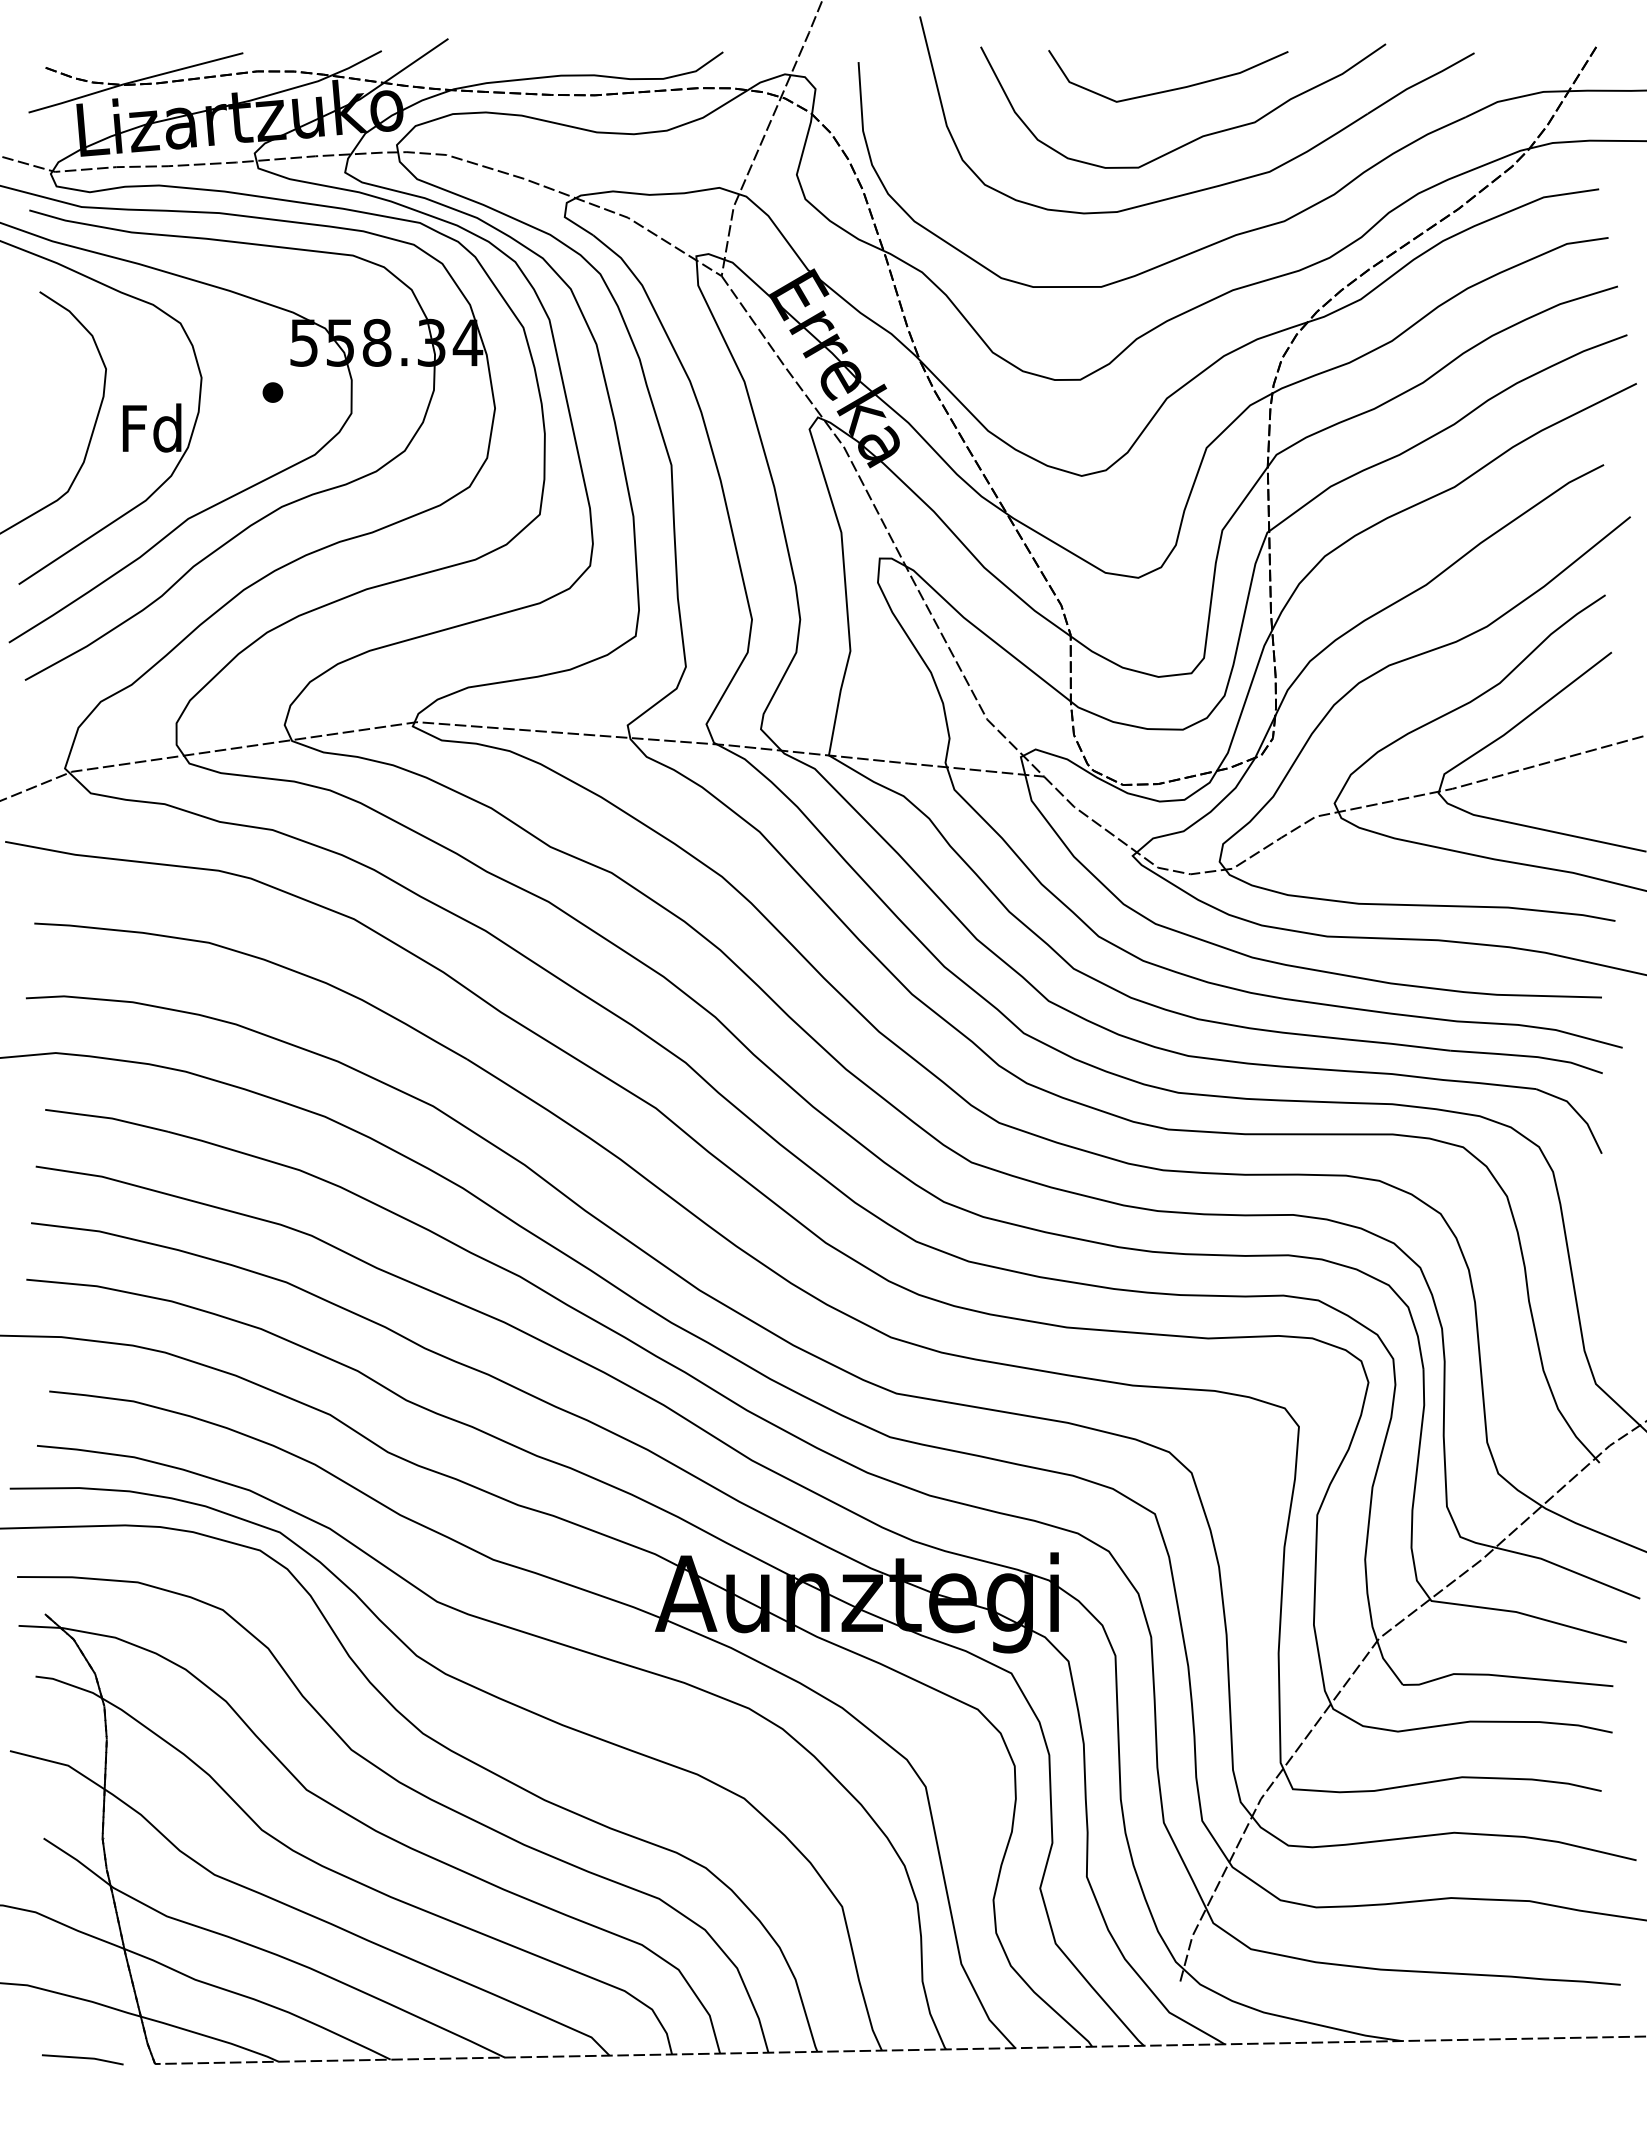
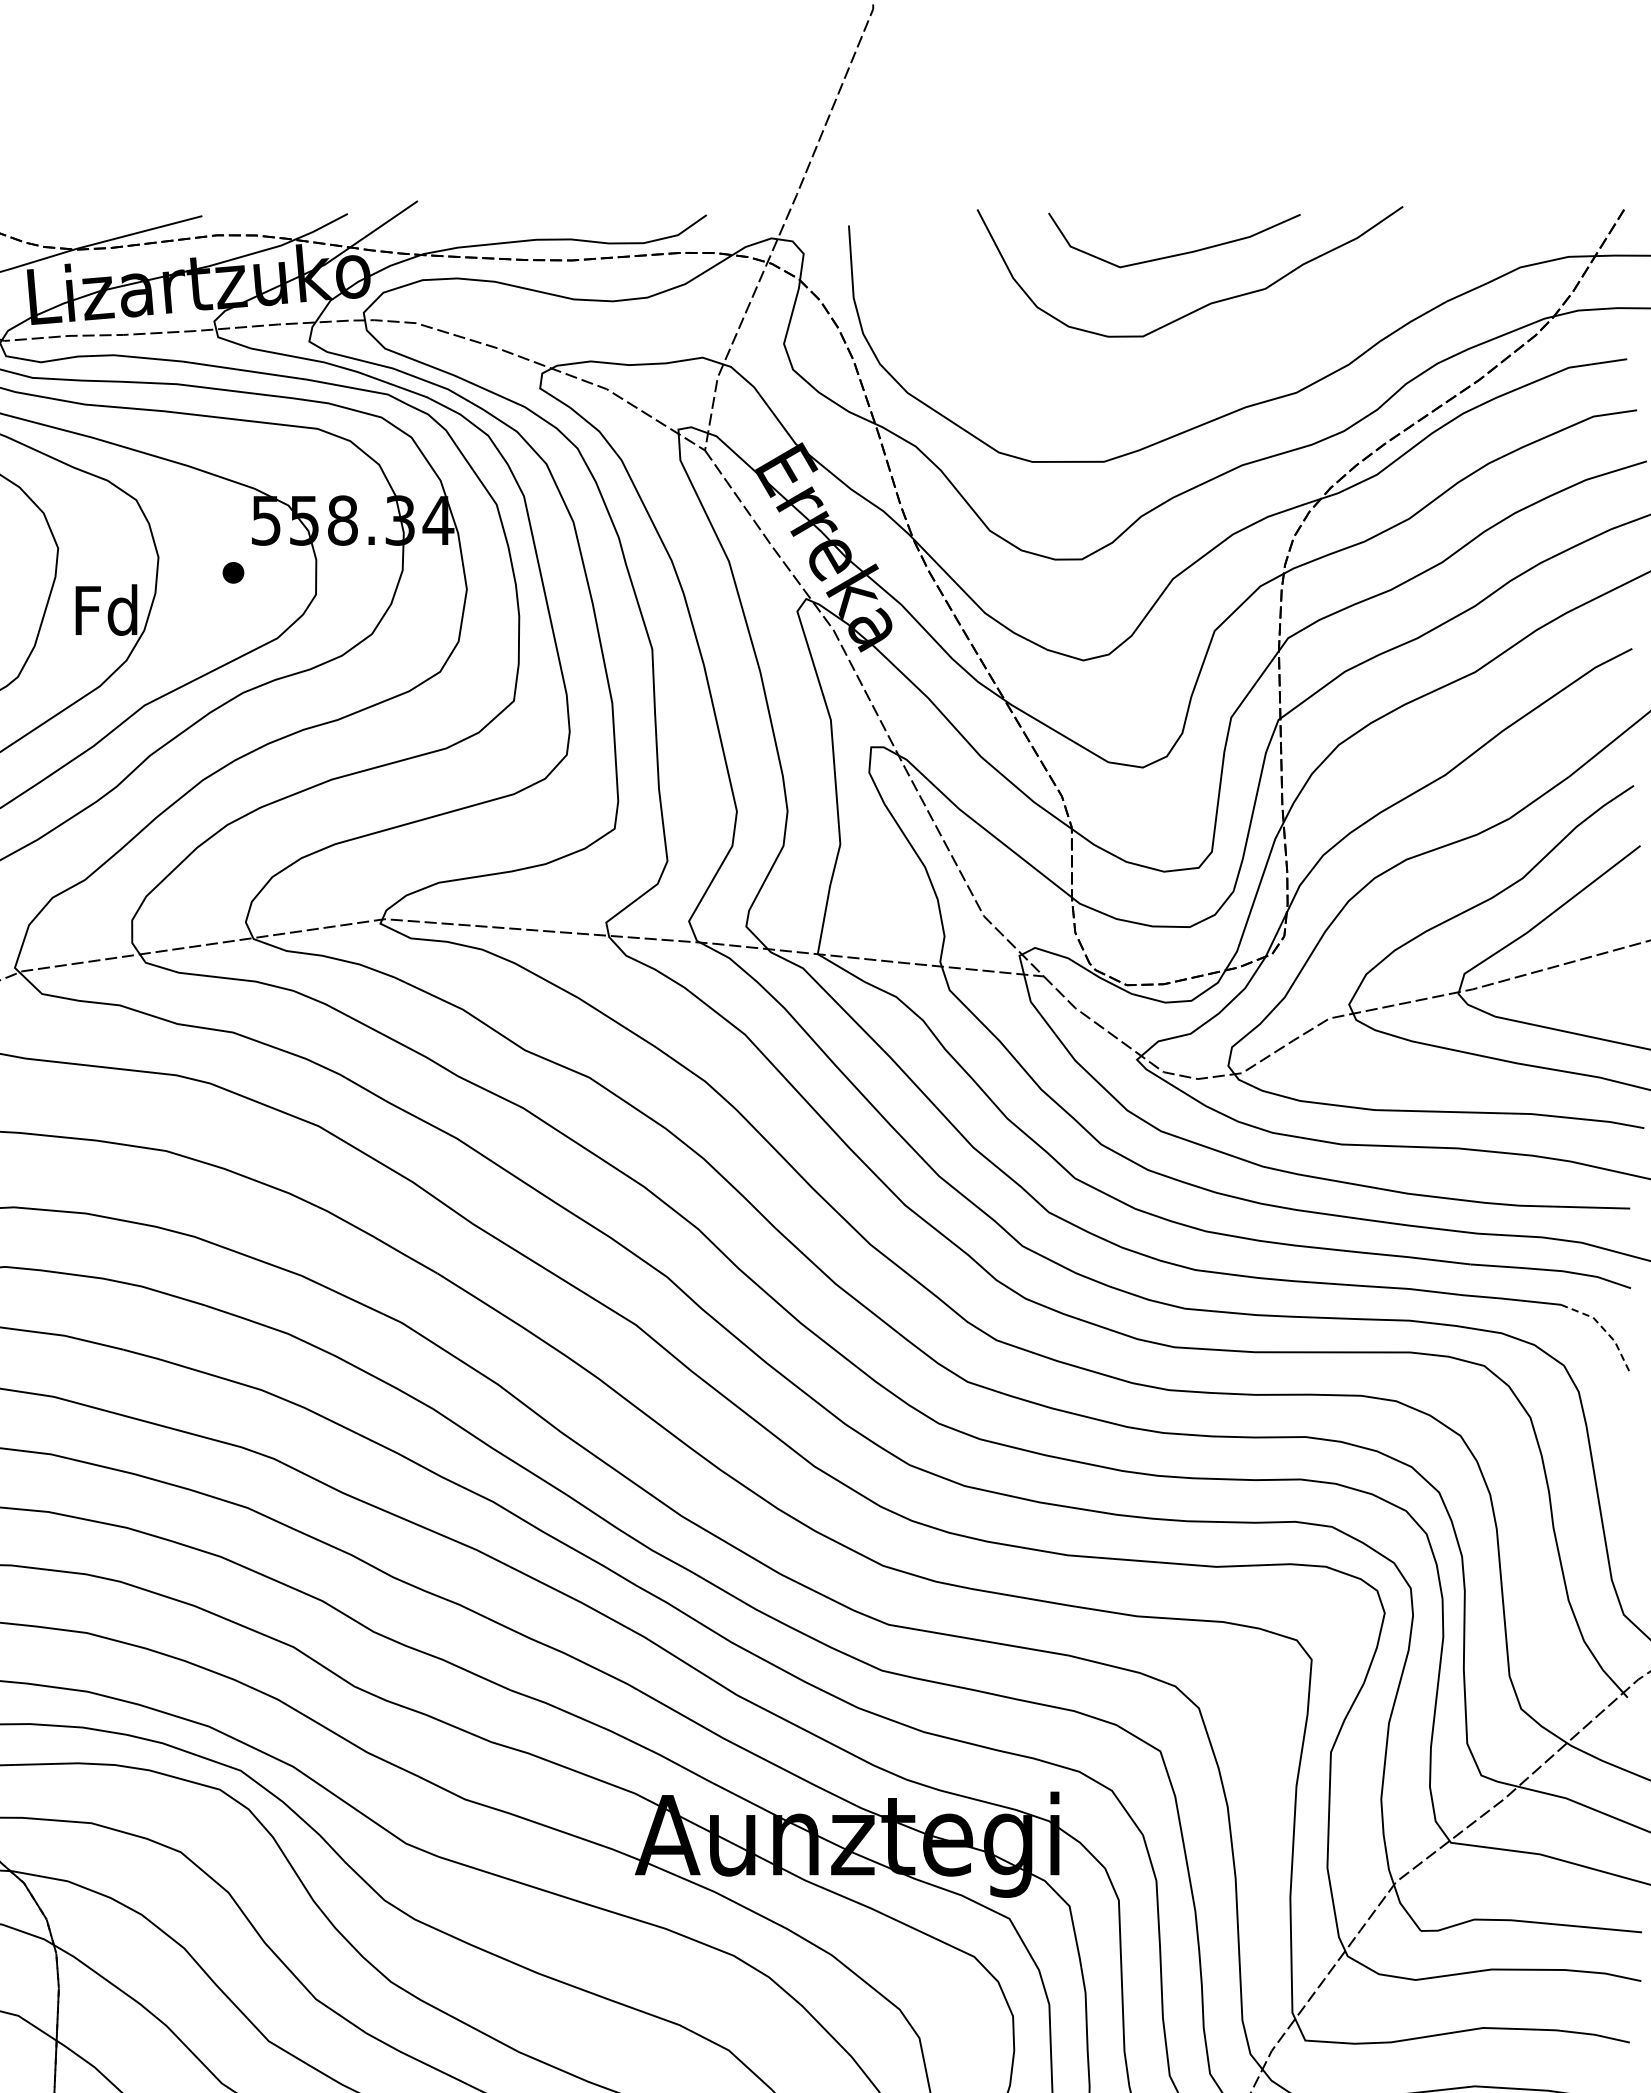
part: (1215, 185) -> (1224, 355), removed
line: (1577, 1113) -> (1604, 1330), solid -> dashed

